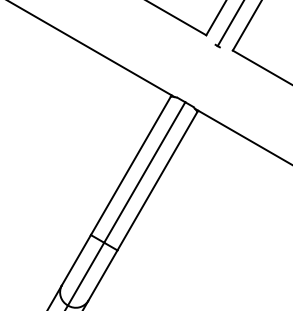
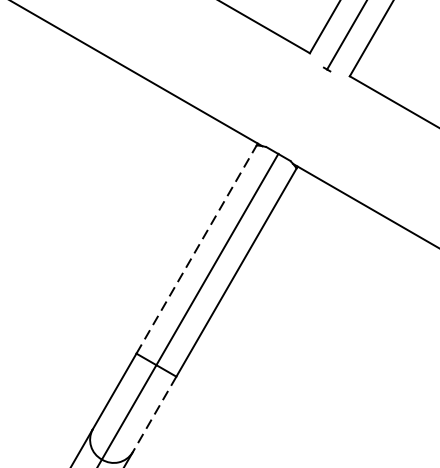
line: (130, 165) -> (195, 249), solid -> dashed
line: (102, 276) -> (153, 415), solid -> dashed

